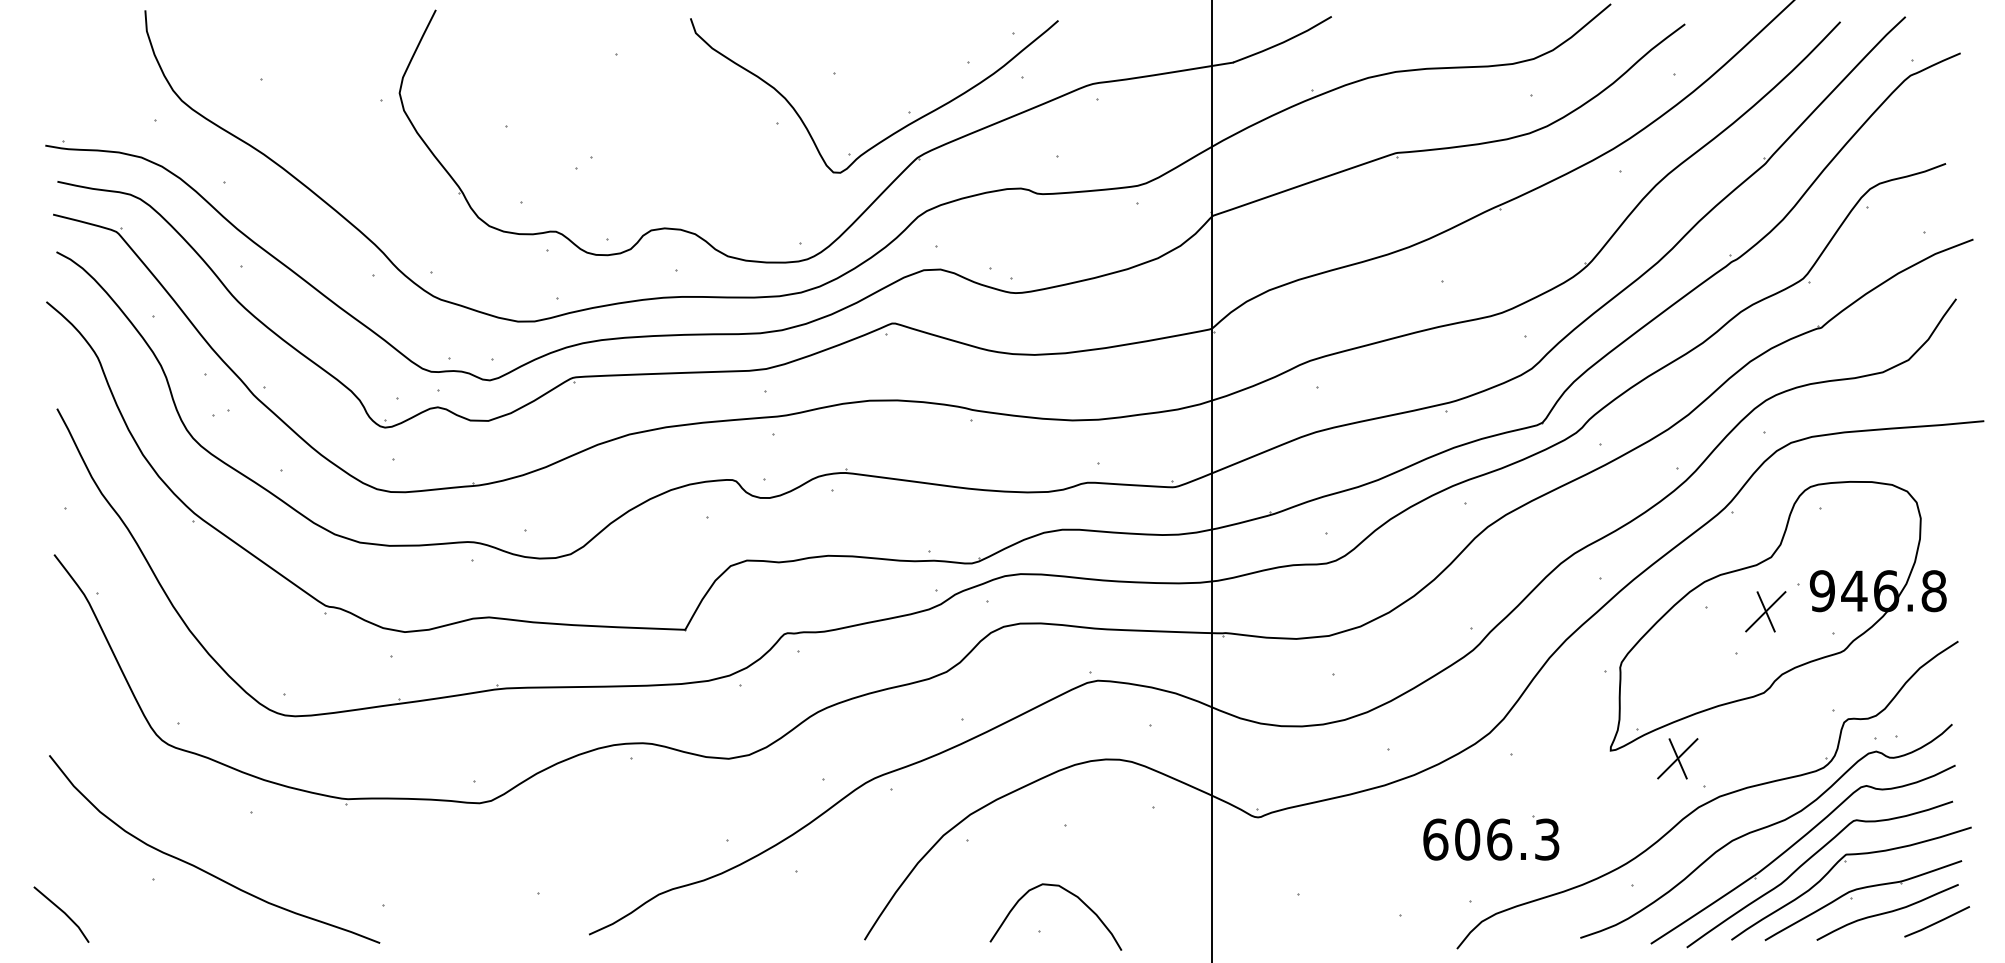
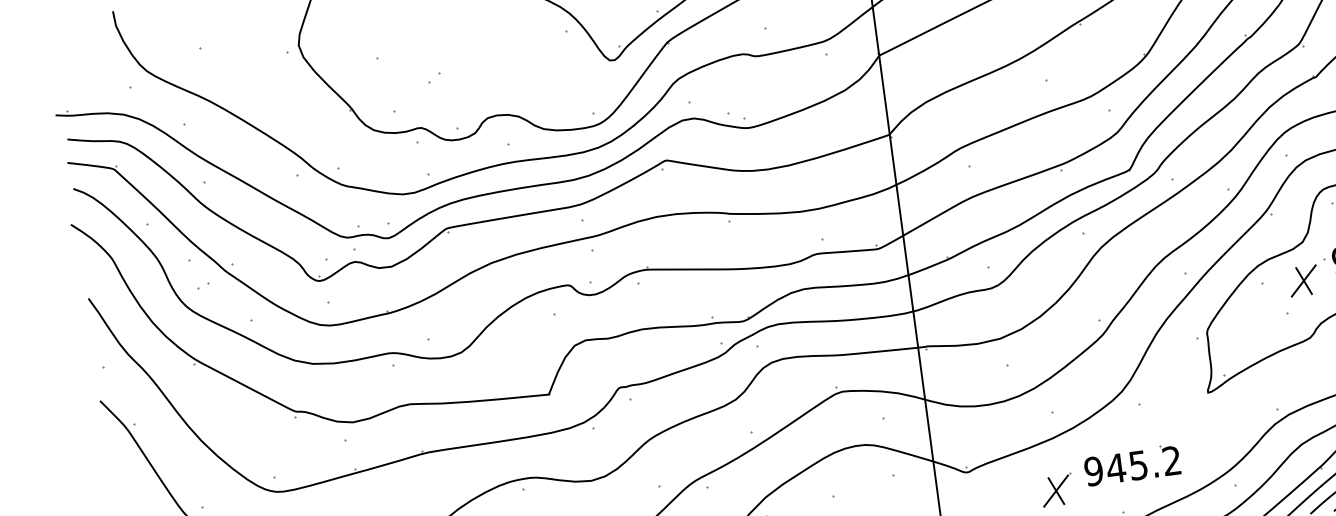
part: (1677, 758) -> (1255, 391), removed
text: (1491, 839) -> (1133, 466), 606.3 -> 945.2
part: (1380, 858) -> (1057, 489), added

